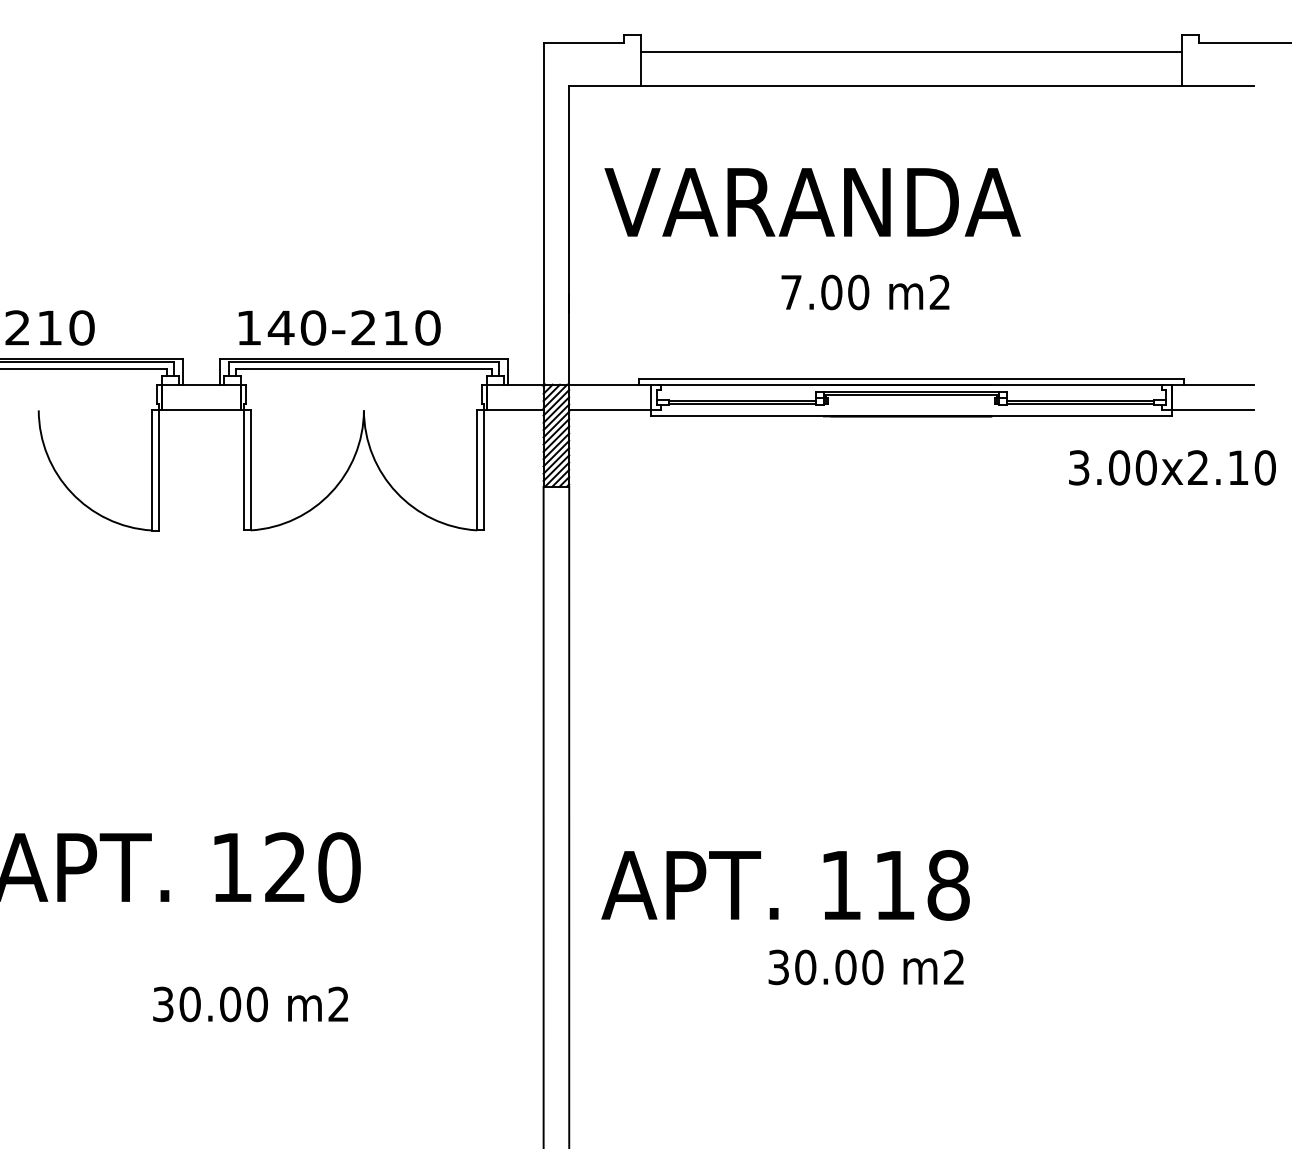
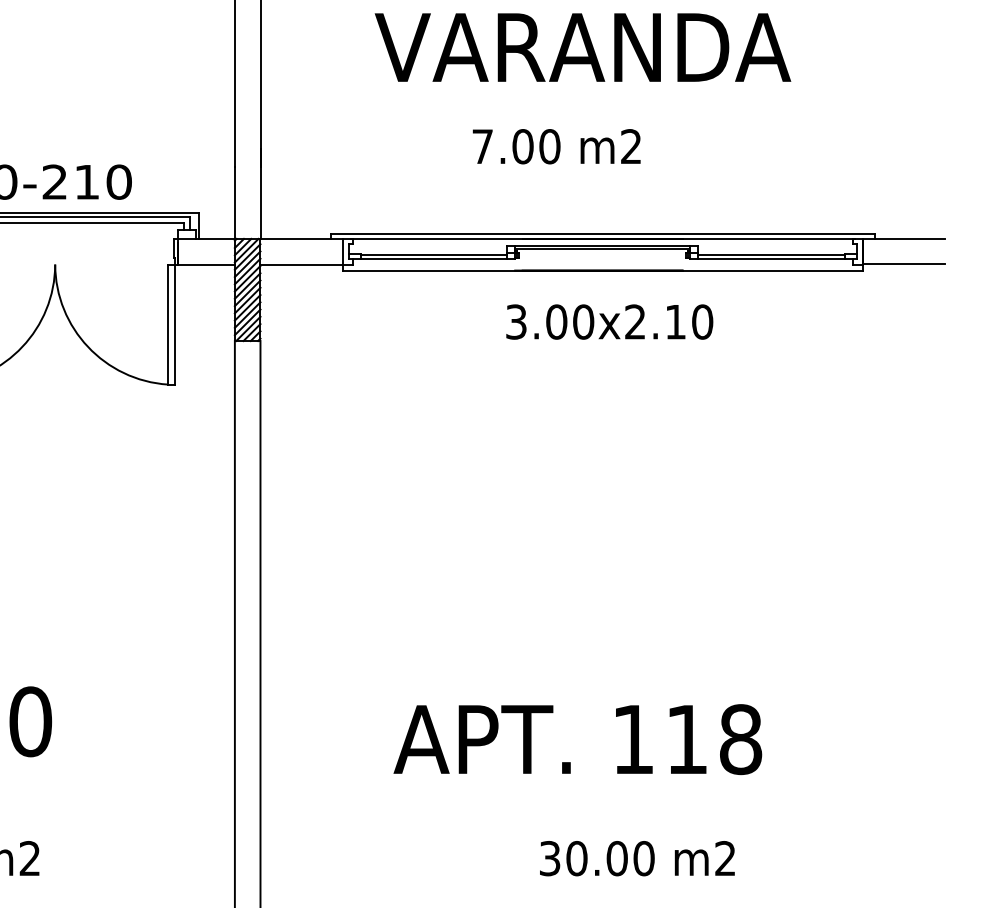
text: (812, 202) -> (582, 47), moved
text: (1172, 467) -> (609, 321), moved
text: (785, 885) -> (577, 739), moved
text: (865, 967) -> (636, 858), moved

